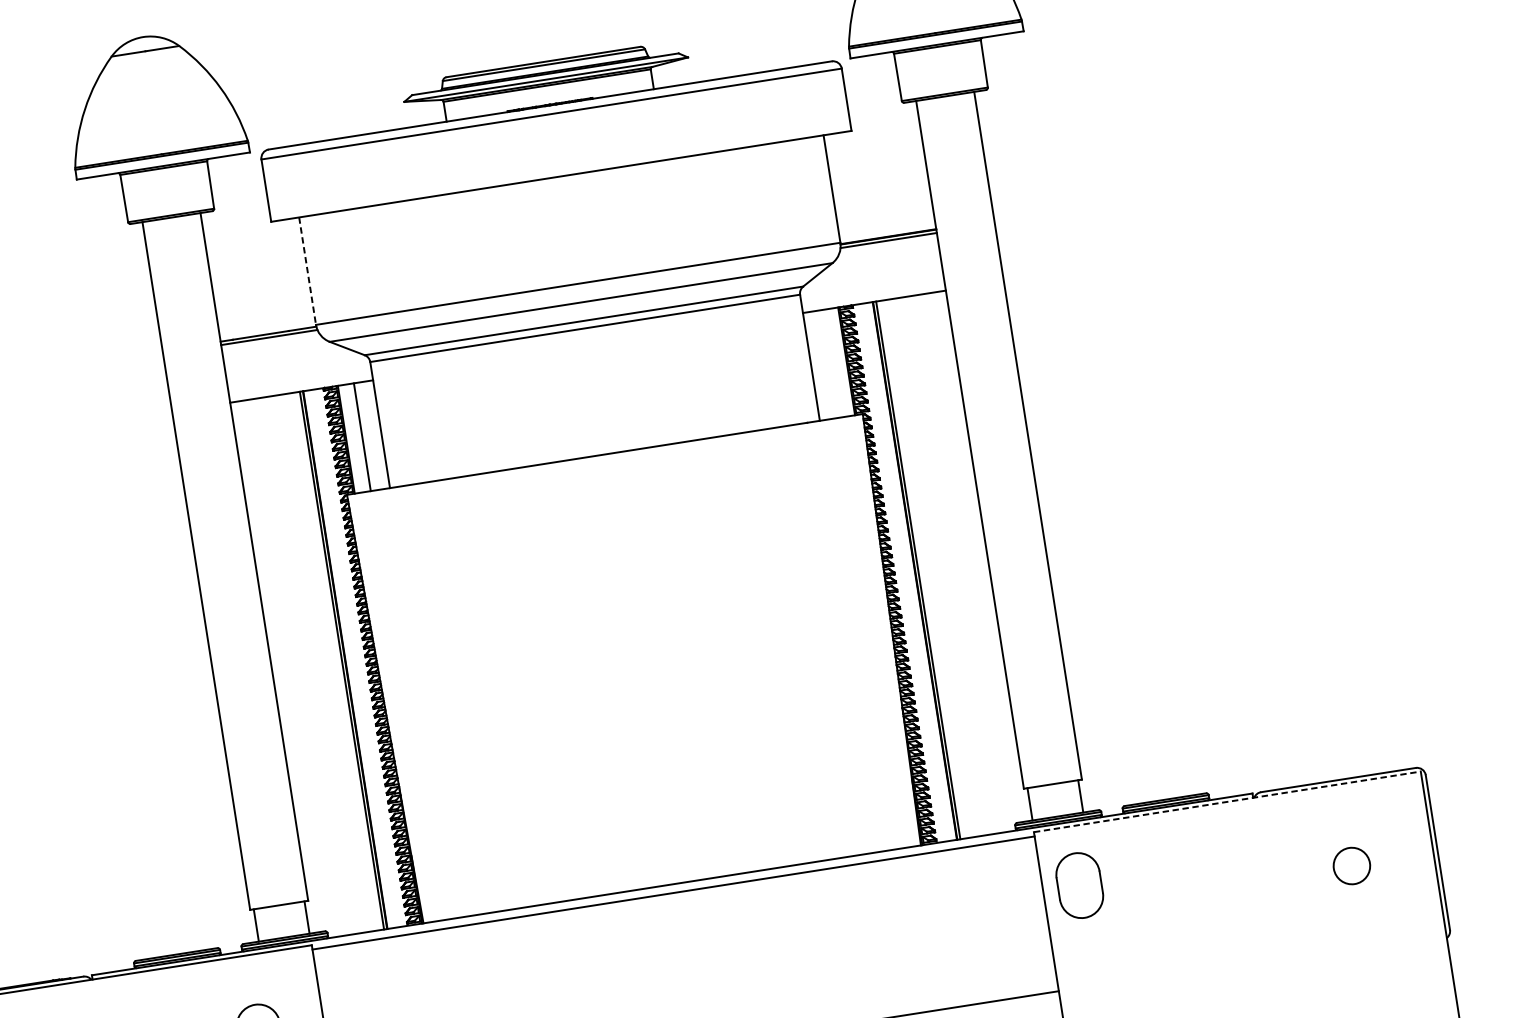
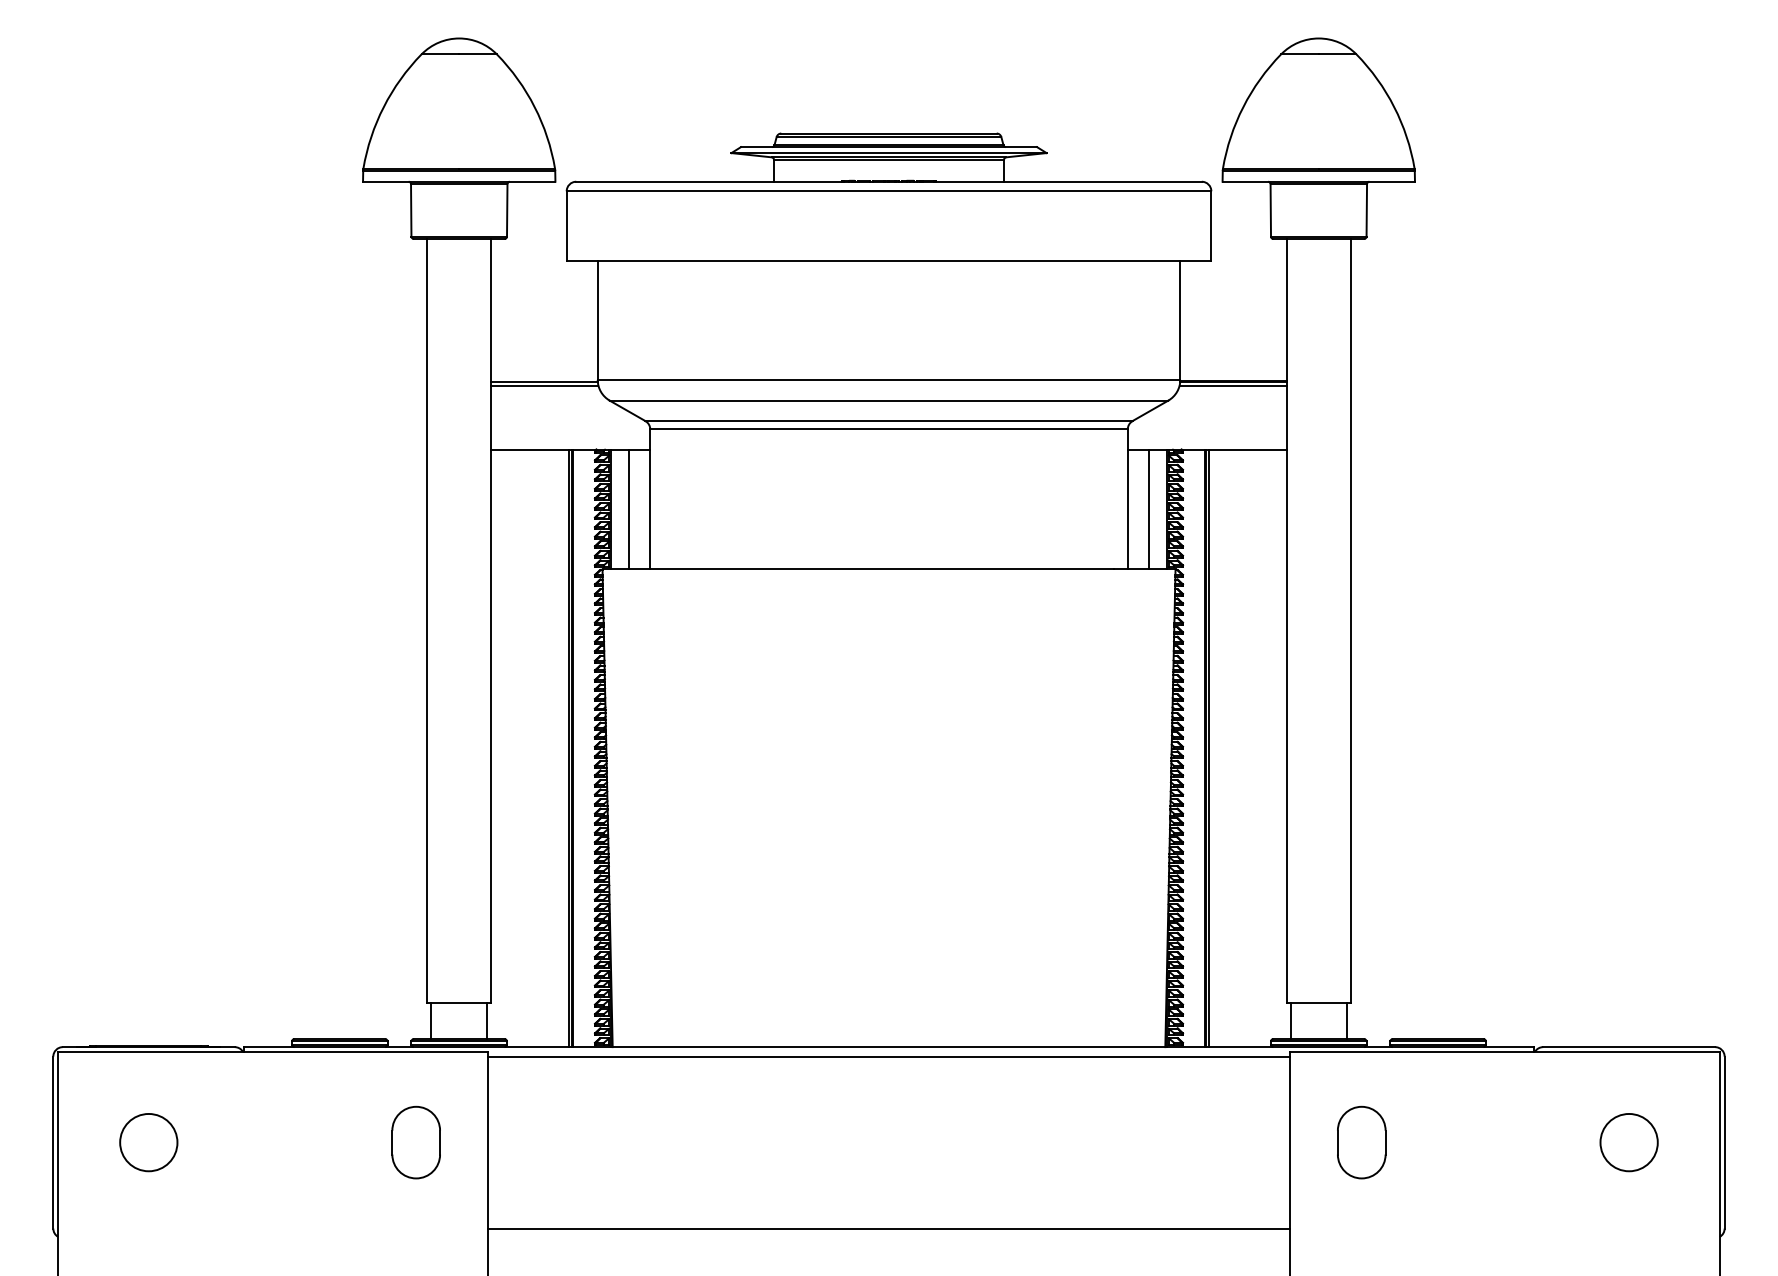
line: (307, 271) -> (597, 320), dashed -> solid
line: (830, 363) -> (1149, 509), added
line: (1226, 801) -> (1504, 1051), dashed -> solid
circle: (1351, 866) -> (1628, 1142), size x1.43
part: (1079, 885) -> (1361, 1142), moved

